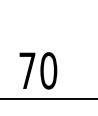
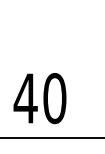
text: (27, 70) -> (25, 98), 70 -> 40

